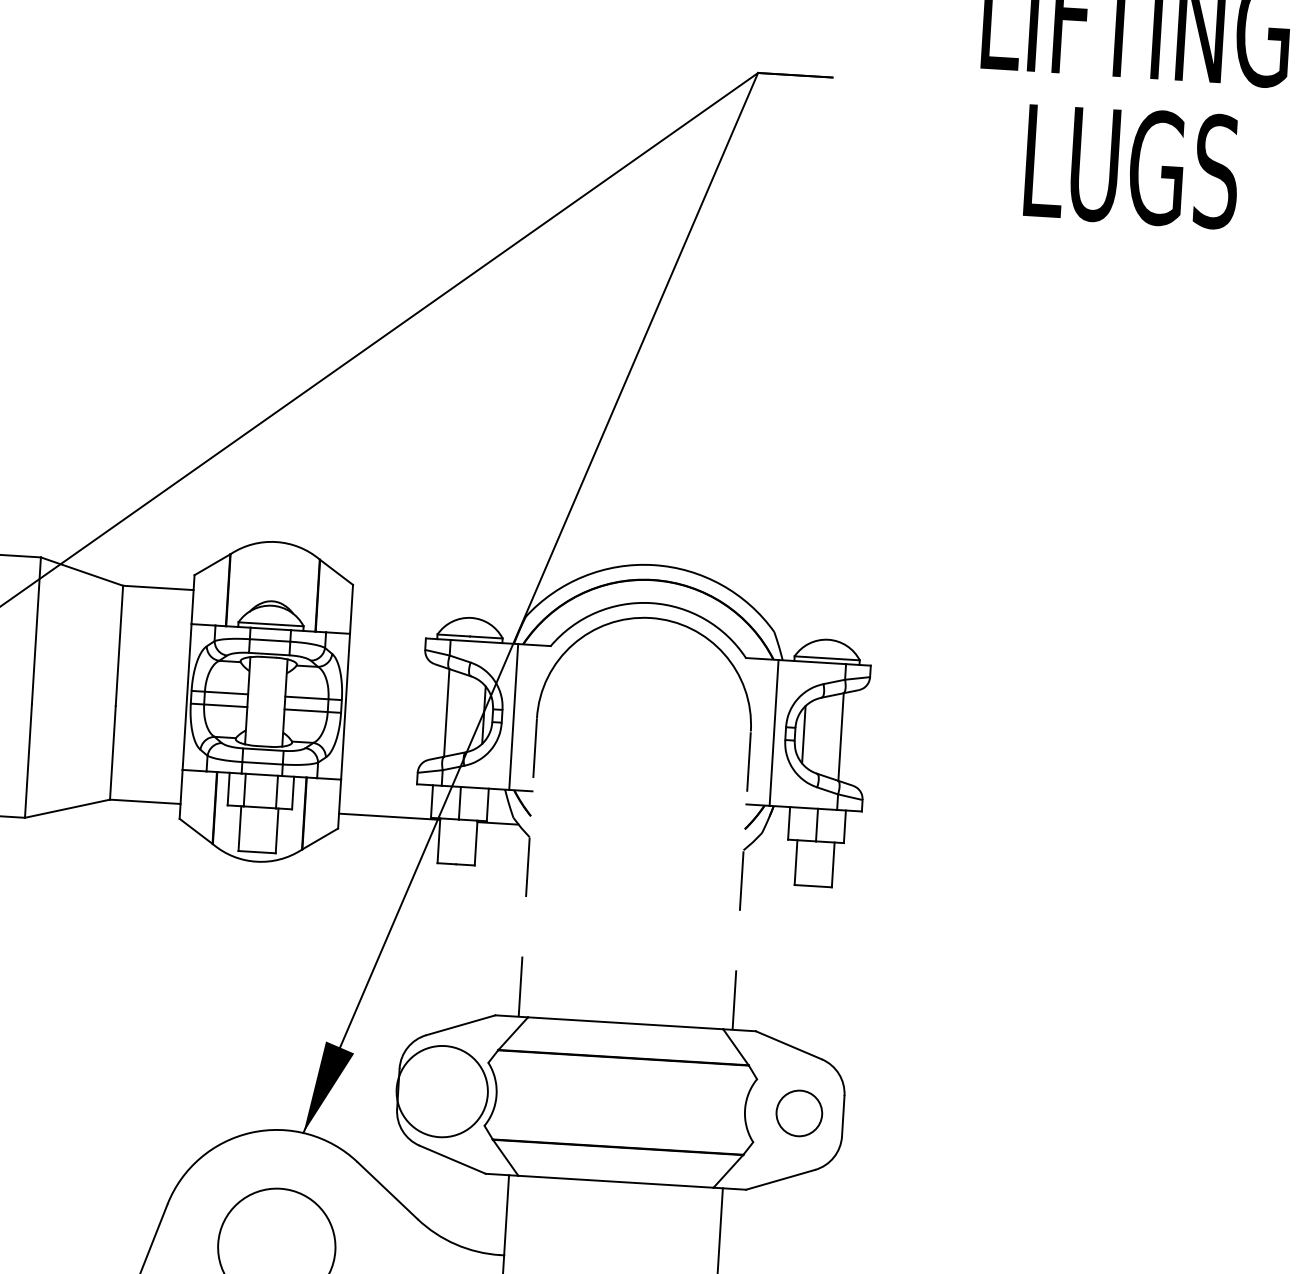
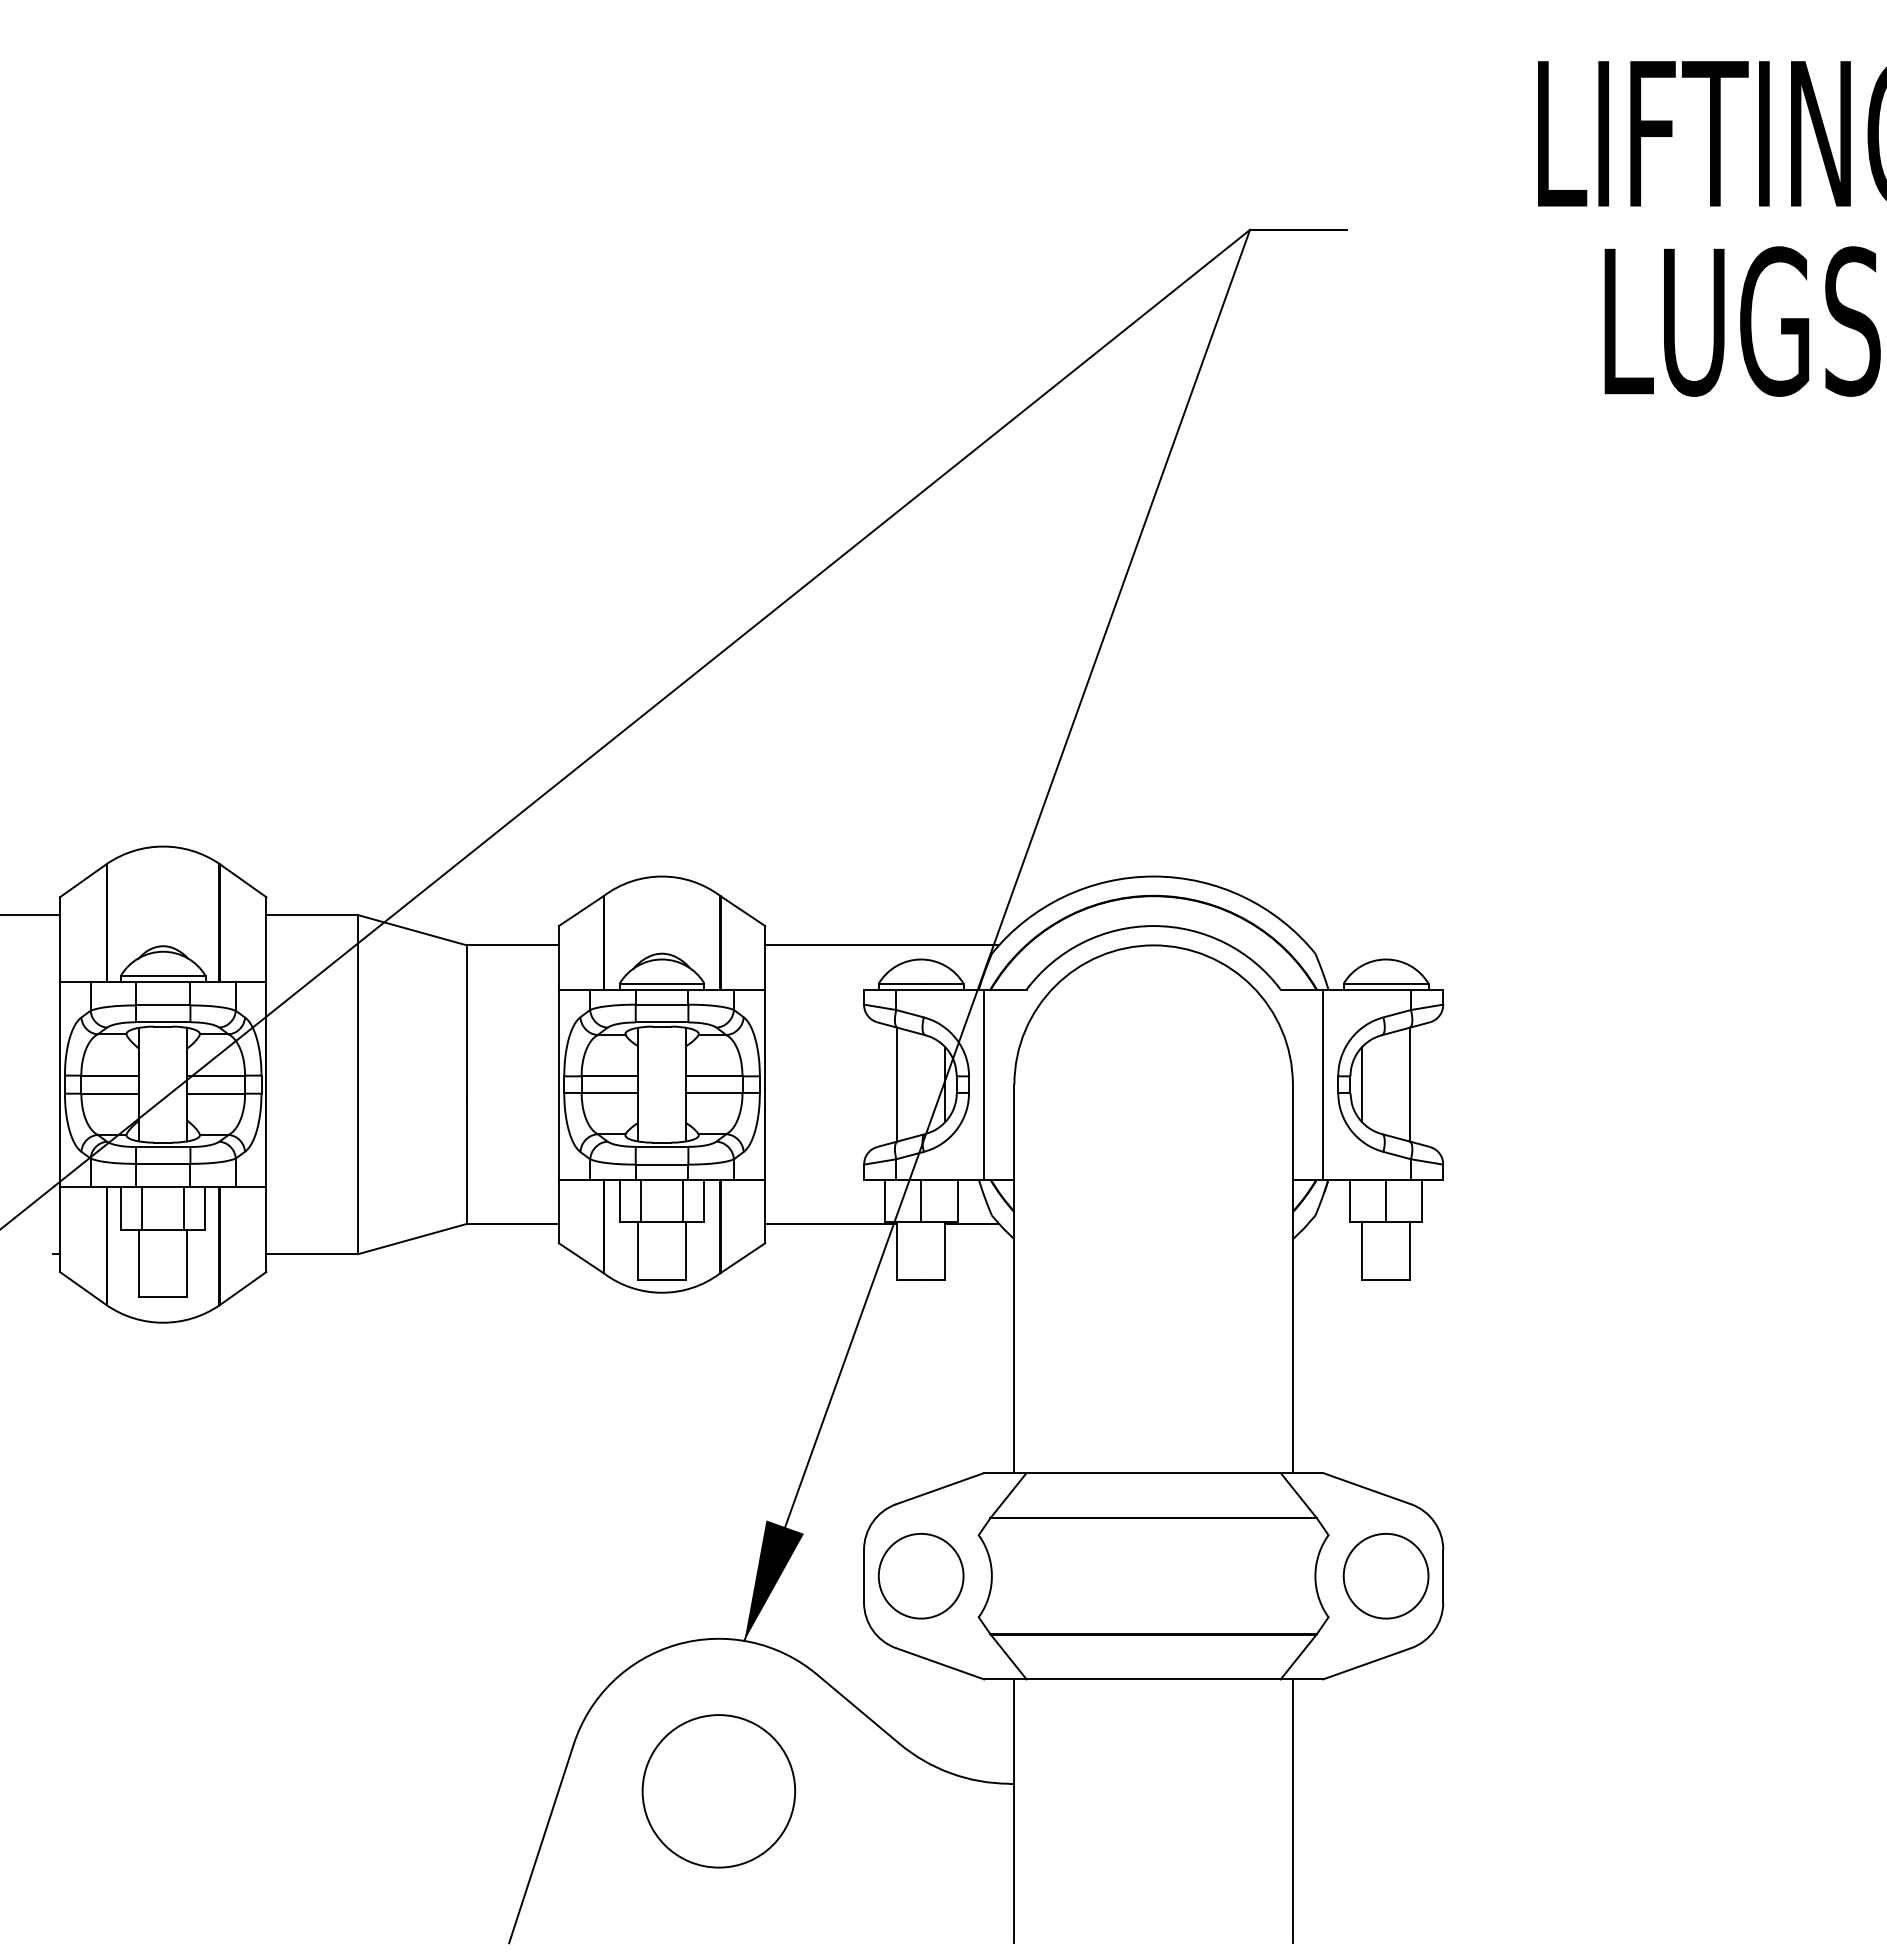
line: (441, 605) -> (881, 945), added
line: (527, 868) -> (1014, 1279), dashed -> solid
line: (741, 880) -> (1292, 1278), dashed -> solid
circle: (441, 1091) -> (920, 1575), size x0.71
circle: (798, 1112) -> (1385, 1575), size x1.43

